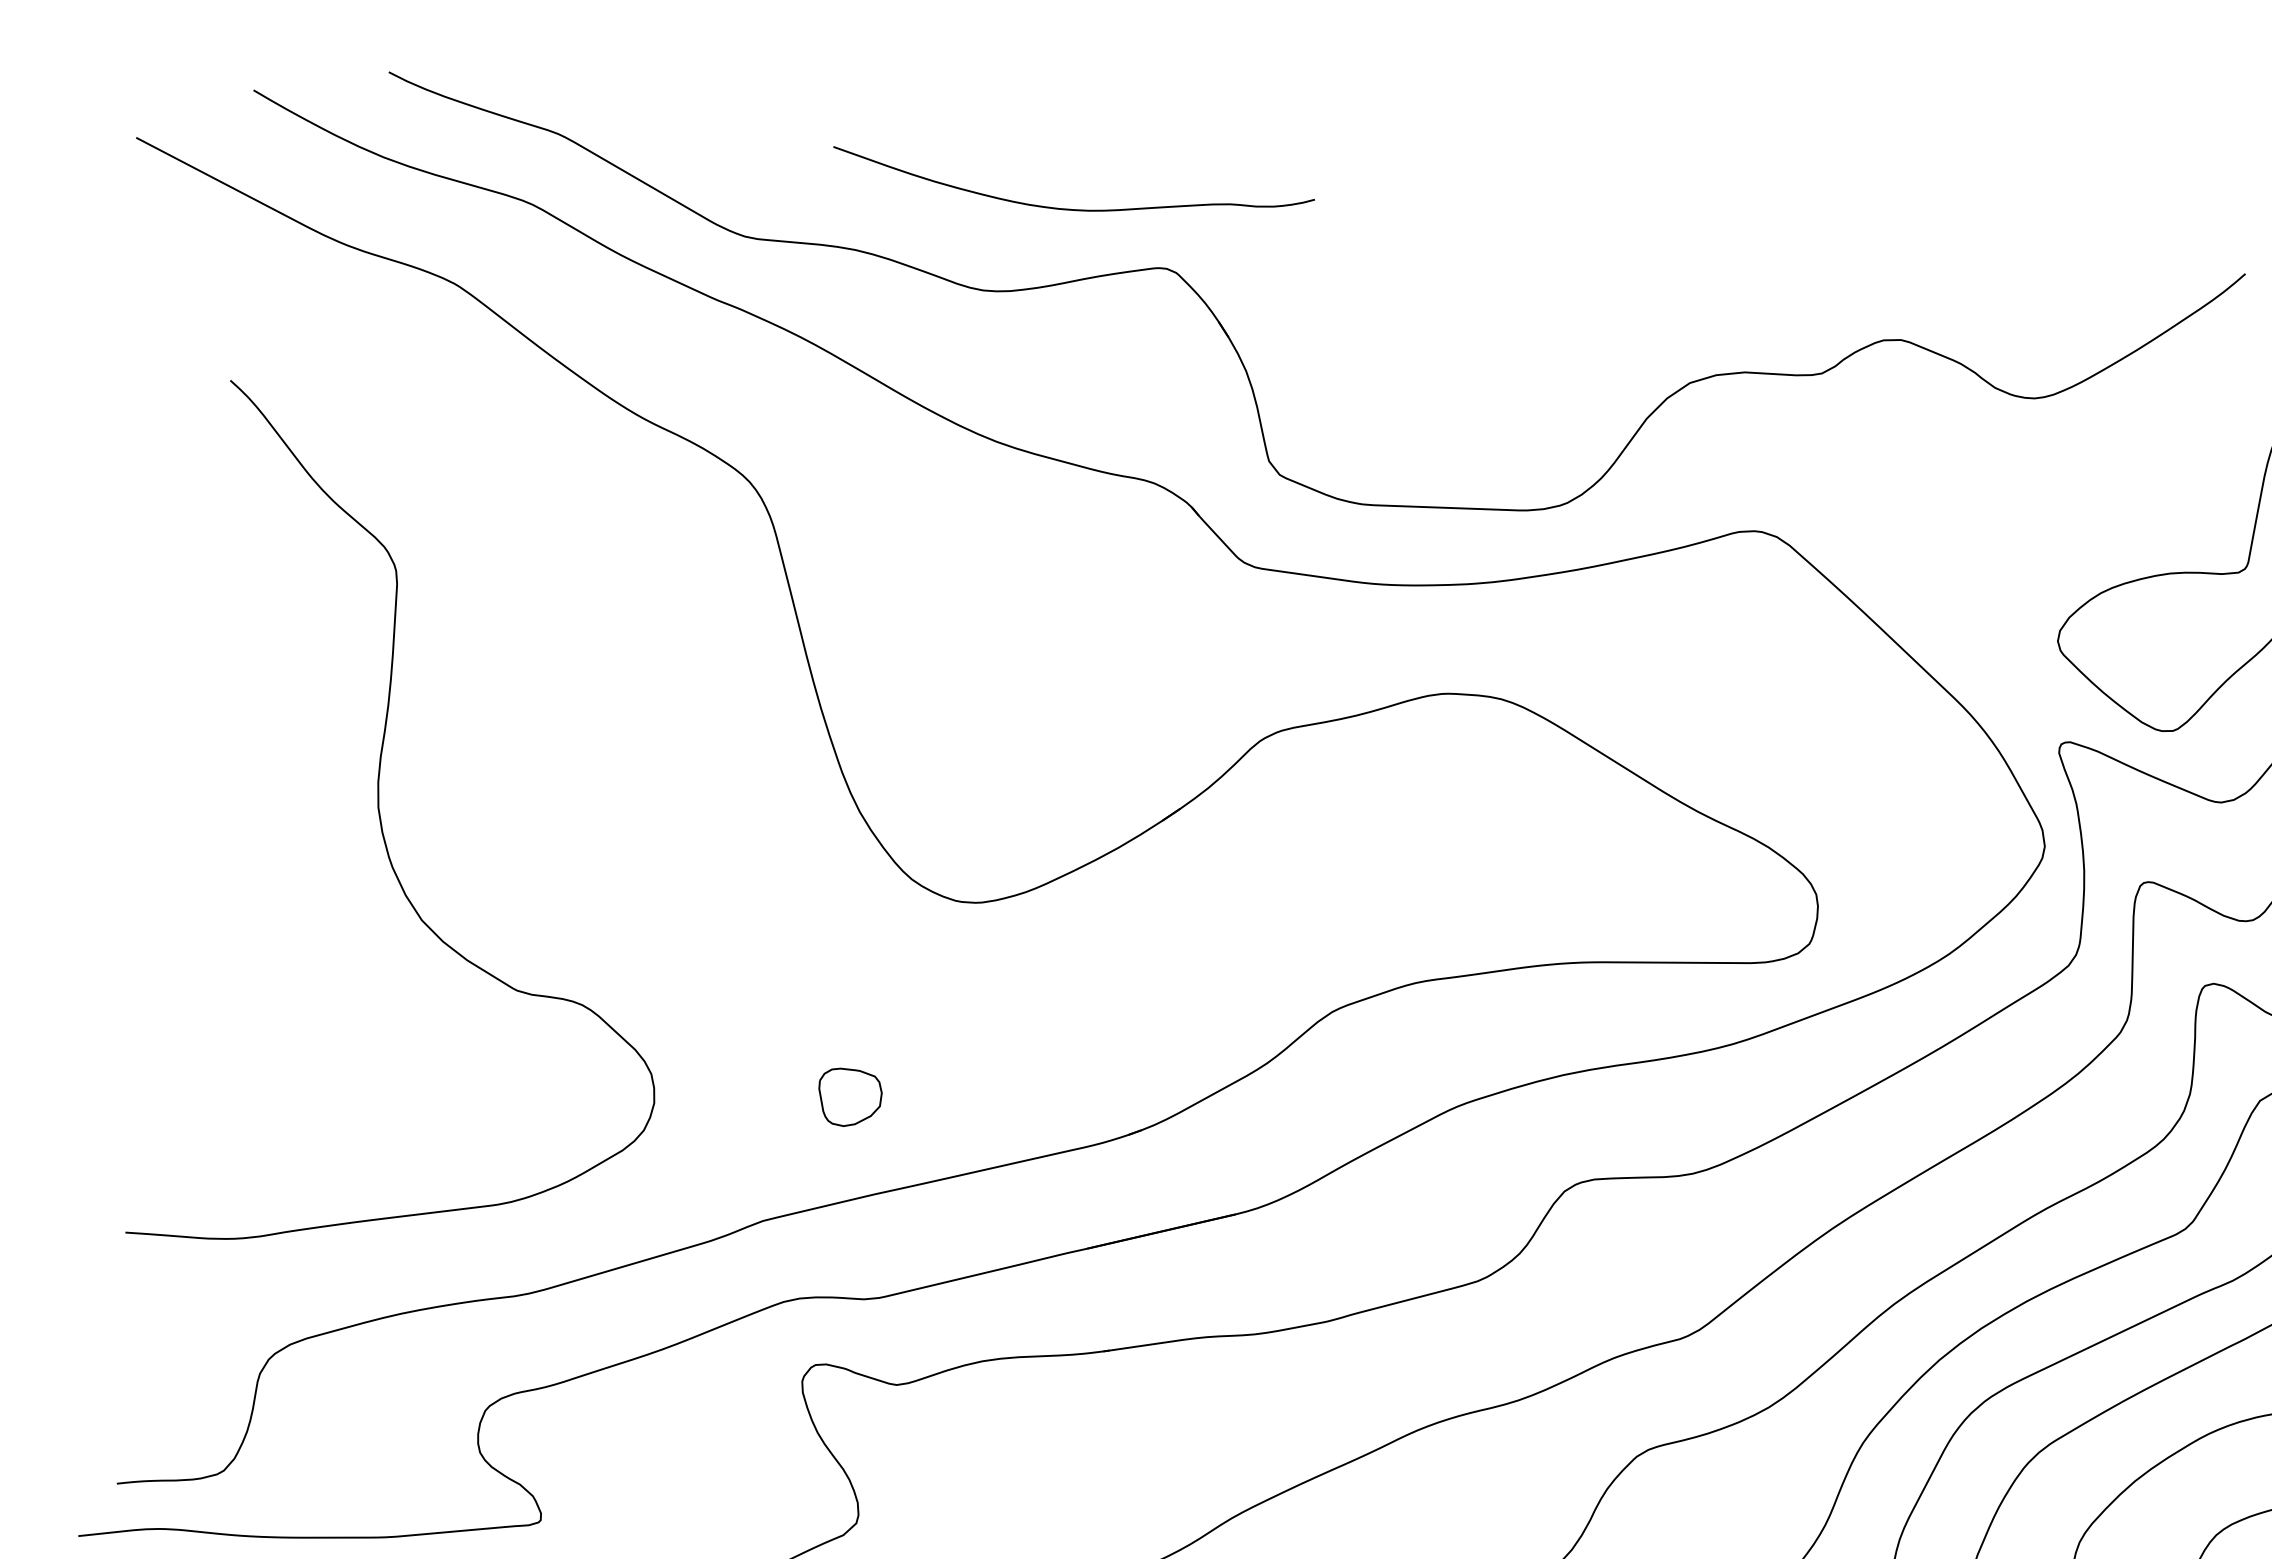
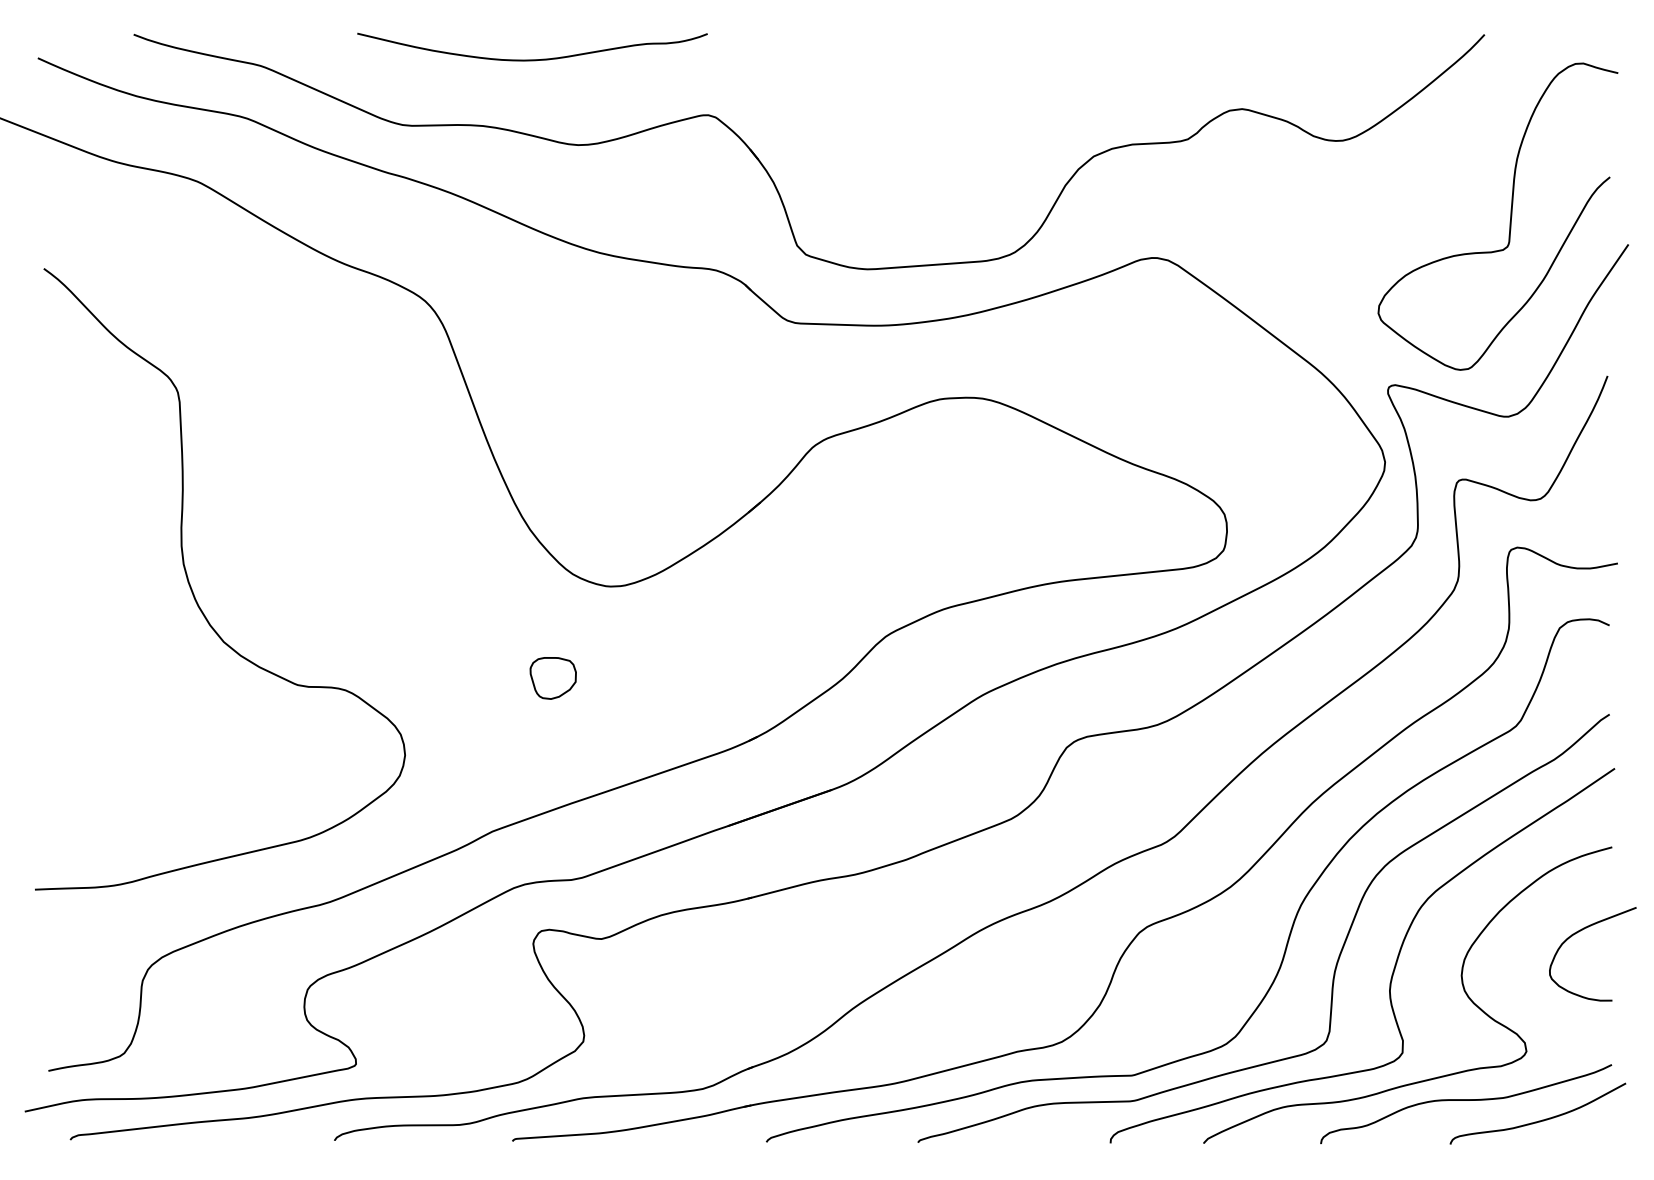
curve: (1070, 208) -> (532, 59), moved
part: (848, 1098) -> (552, 678), moved

